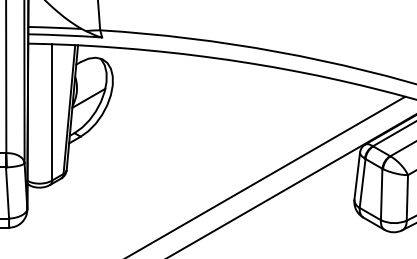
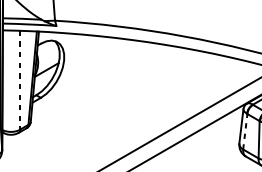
line: (52, 112) -> (20, 80), solid -> dashed
line: (362, 183) -> (245, 131), solid -> dashed

